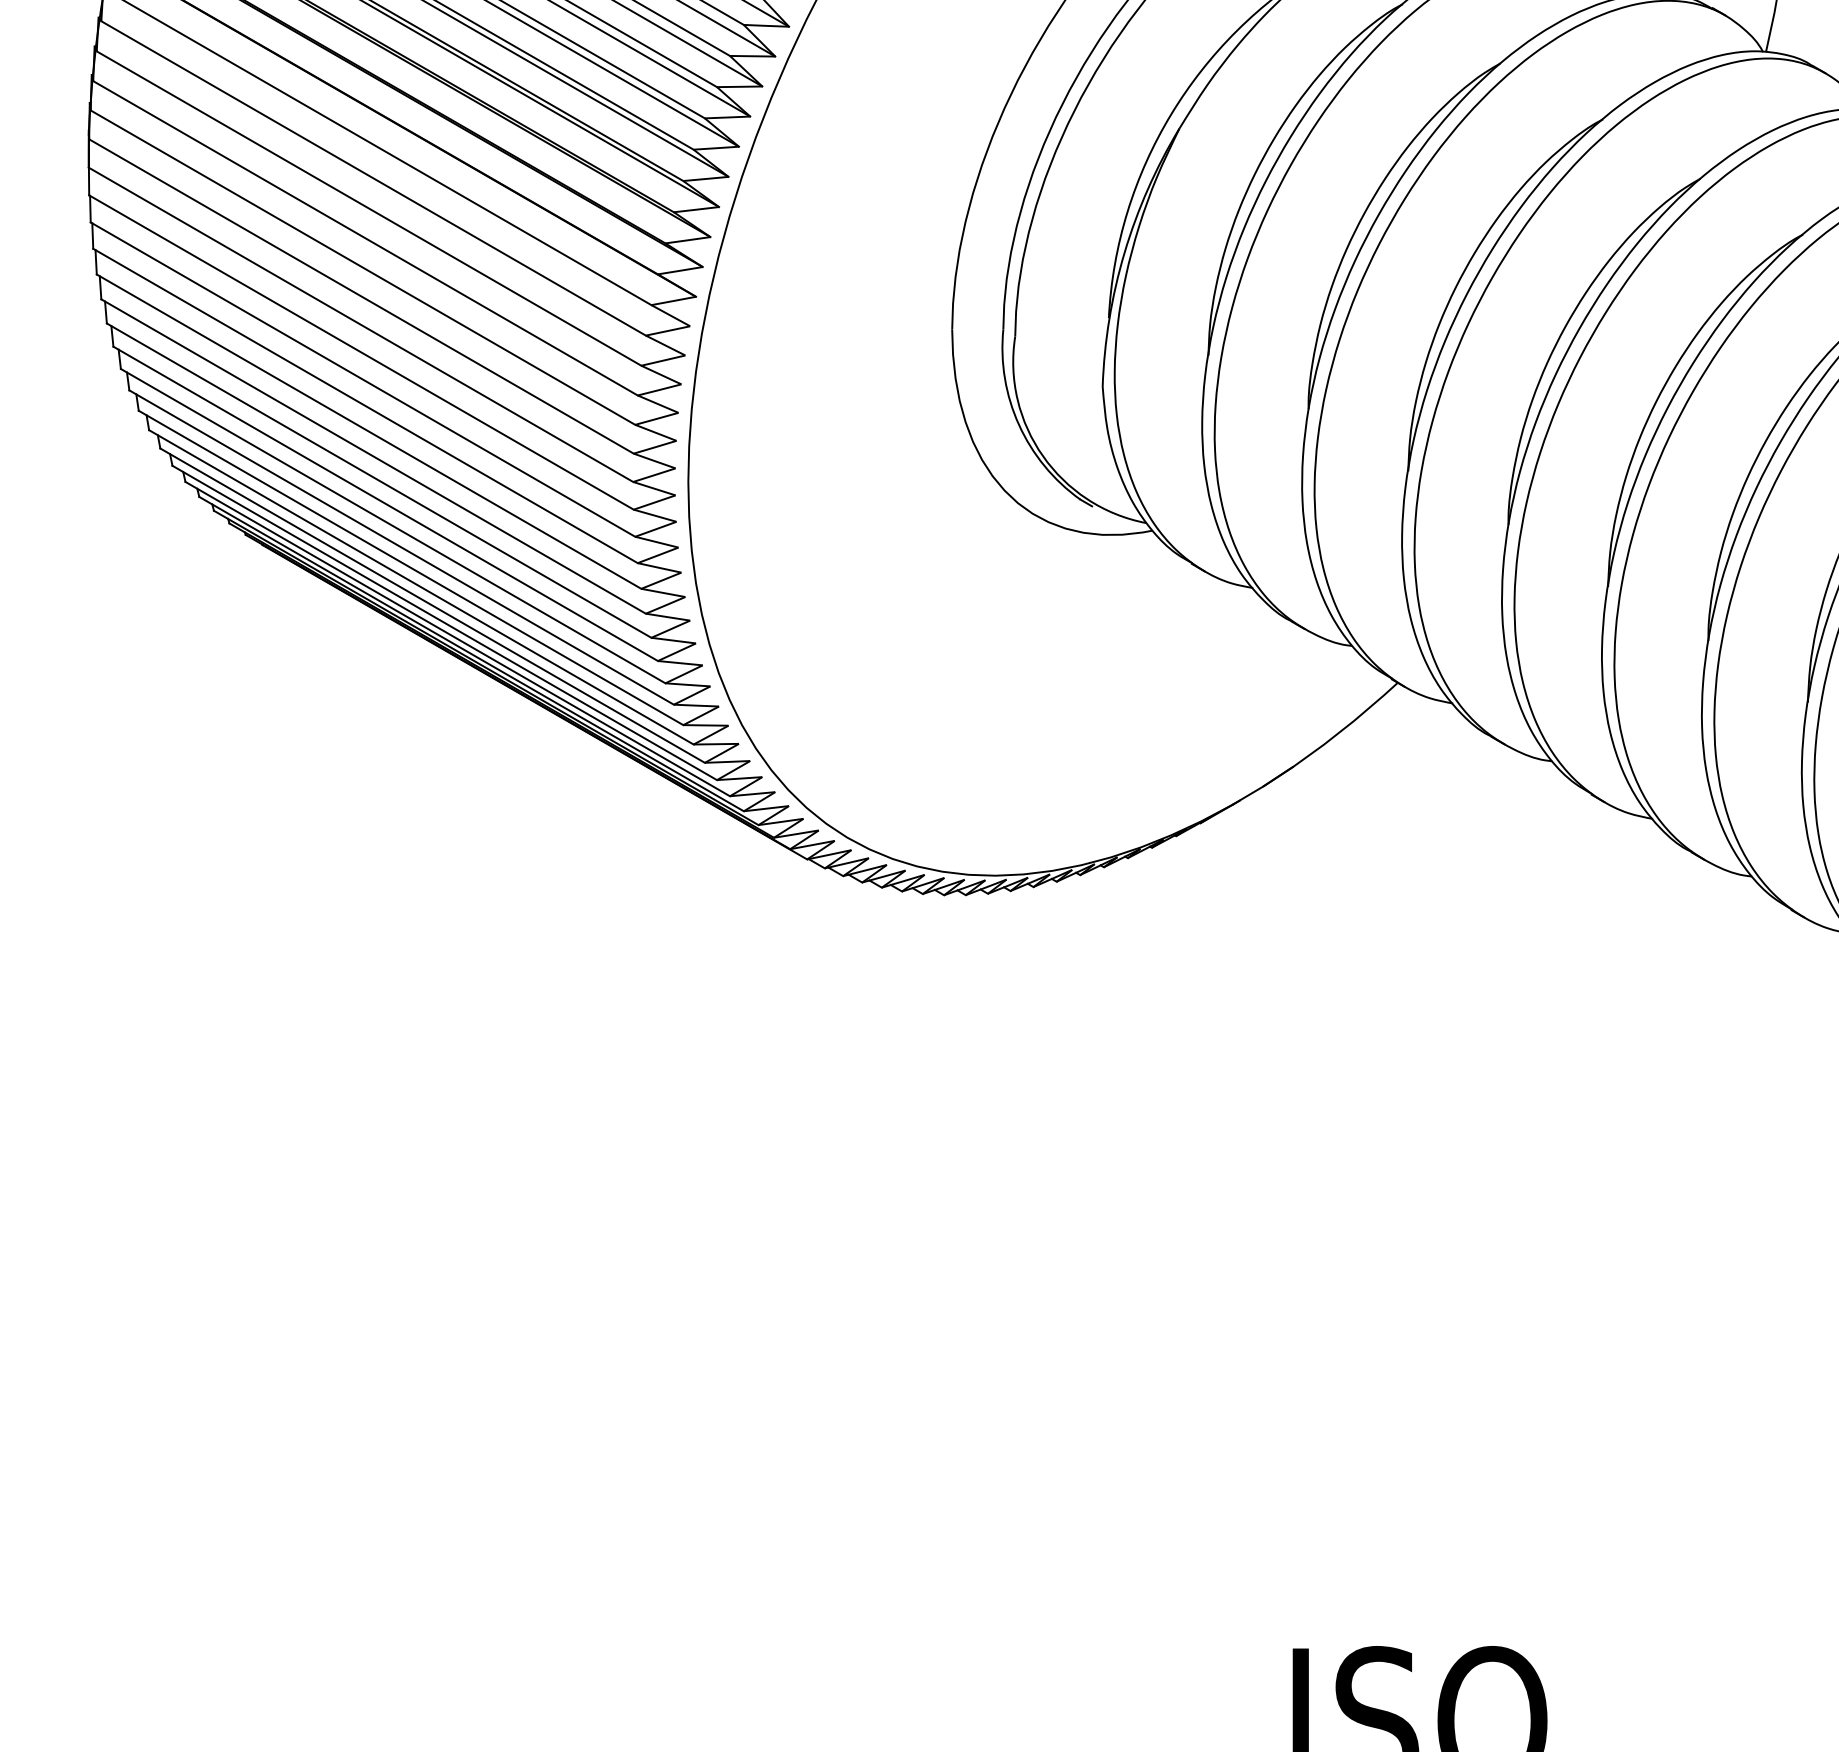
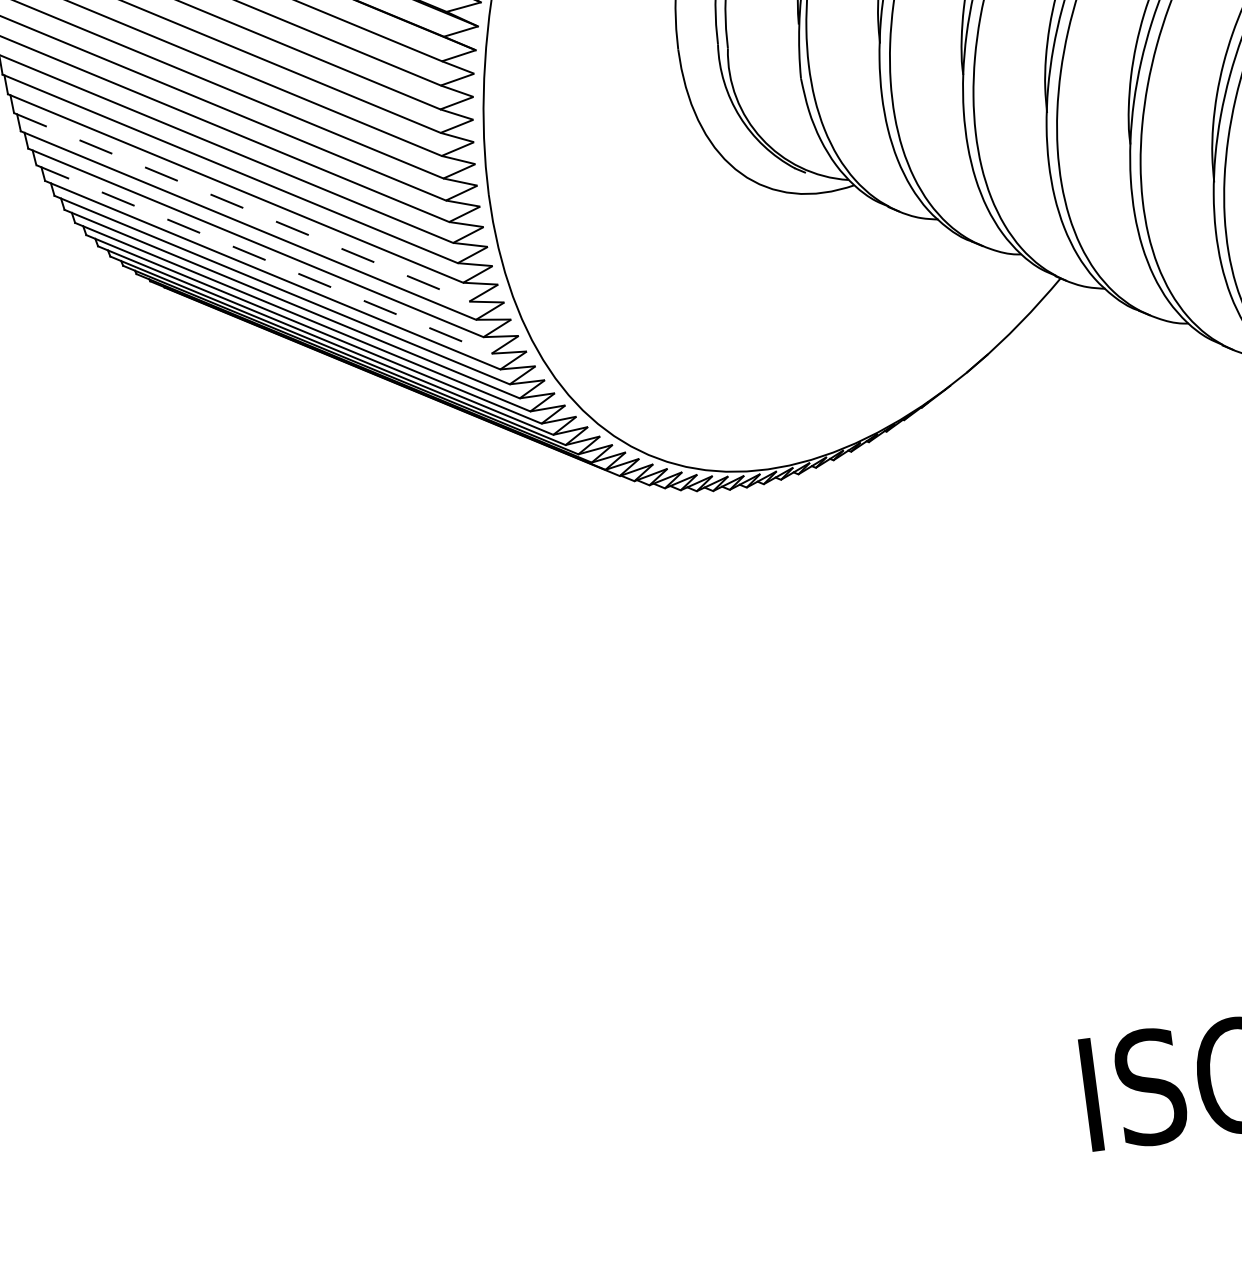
line: (374, 456) -> (242, 207), solid -> dashed
line: (393, 526) -> (264, 259), solid -> dashed

